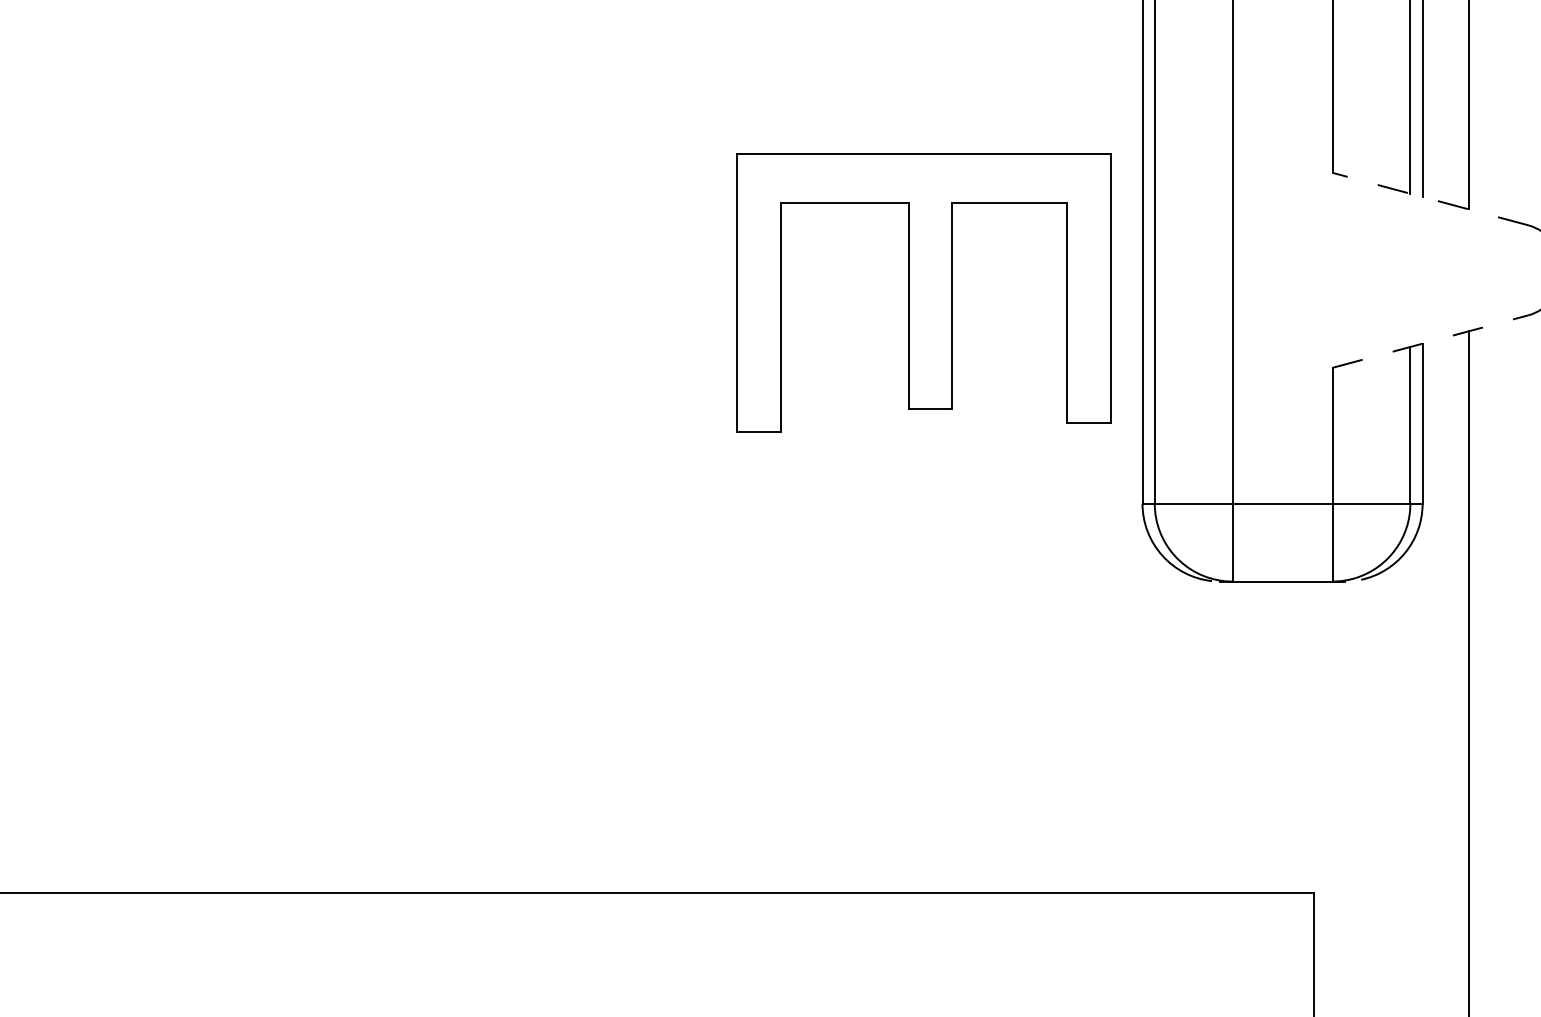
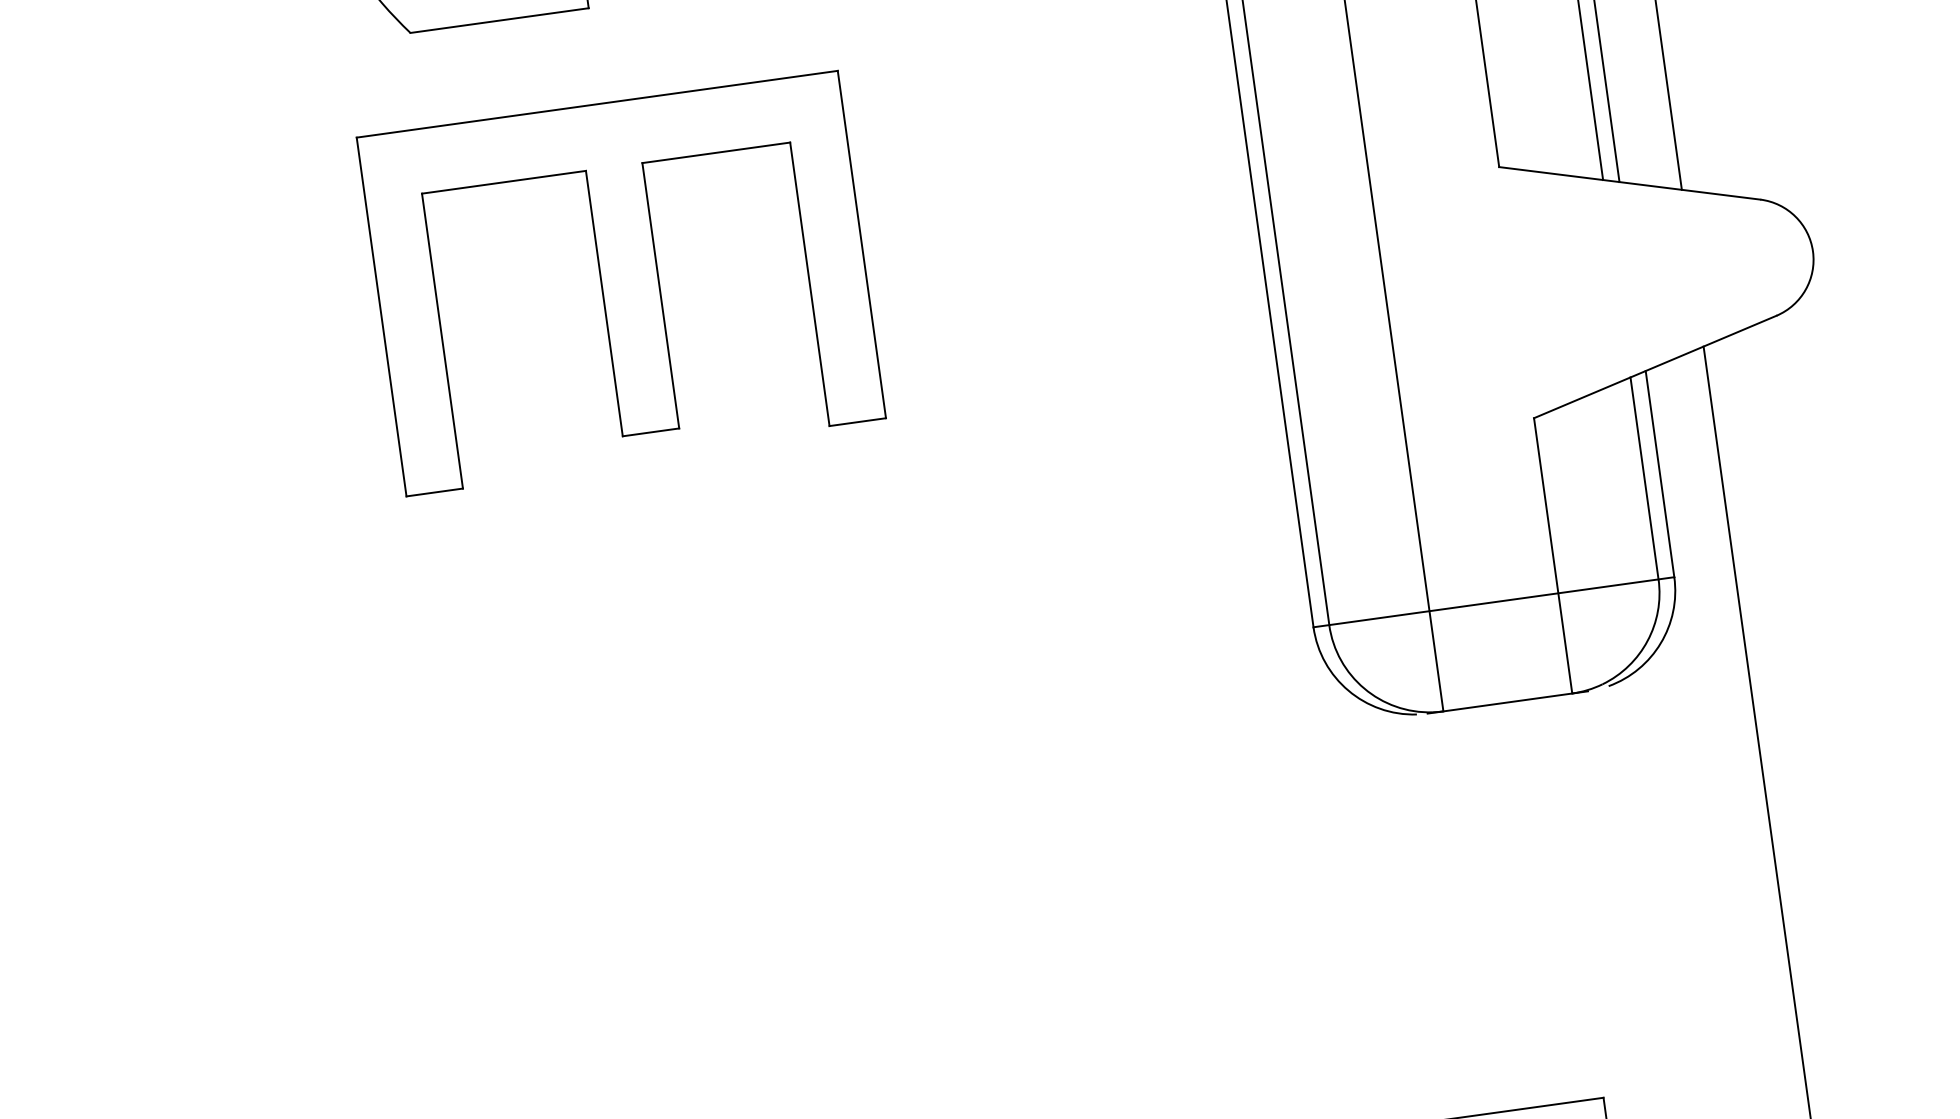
line: (1429, 198) -> (1628, 182), dashed -> solid
part: (923, 292) -> (621, 283), moved
line: (1430, 341) -> (1655, 366), dashed -> solid

